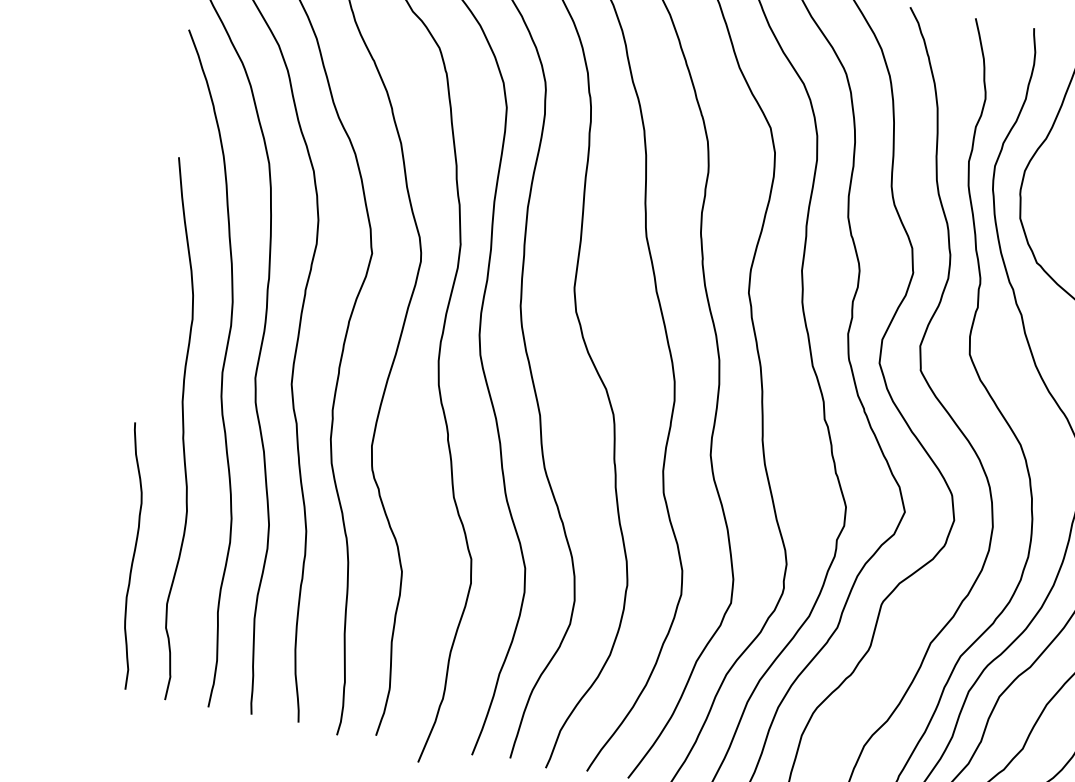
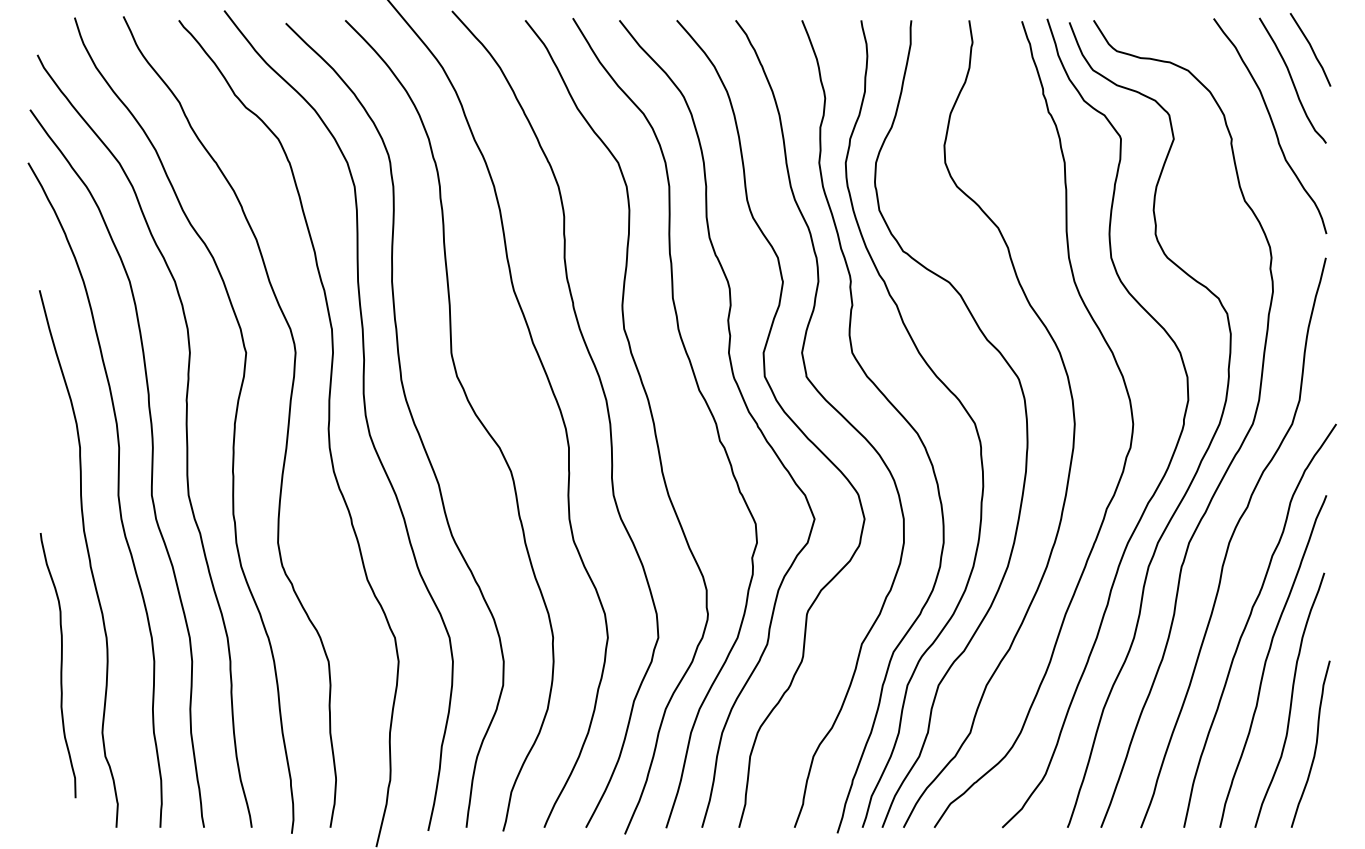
curve: (132, 556) -> (60, 665), moved

